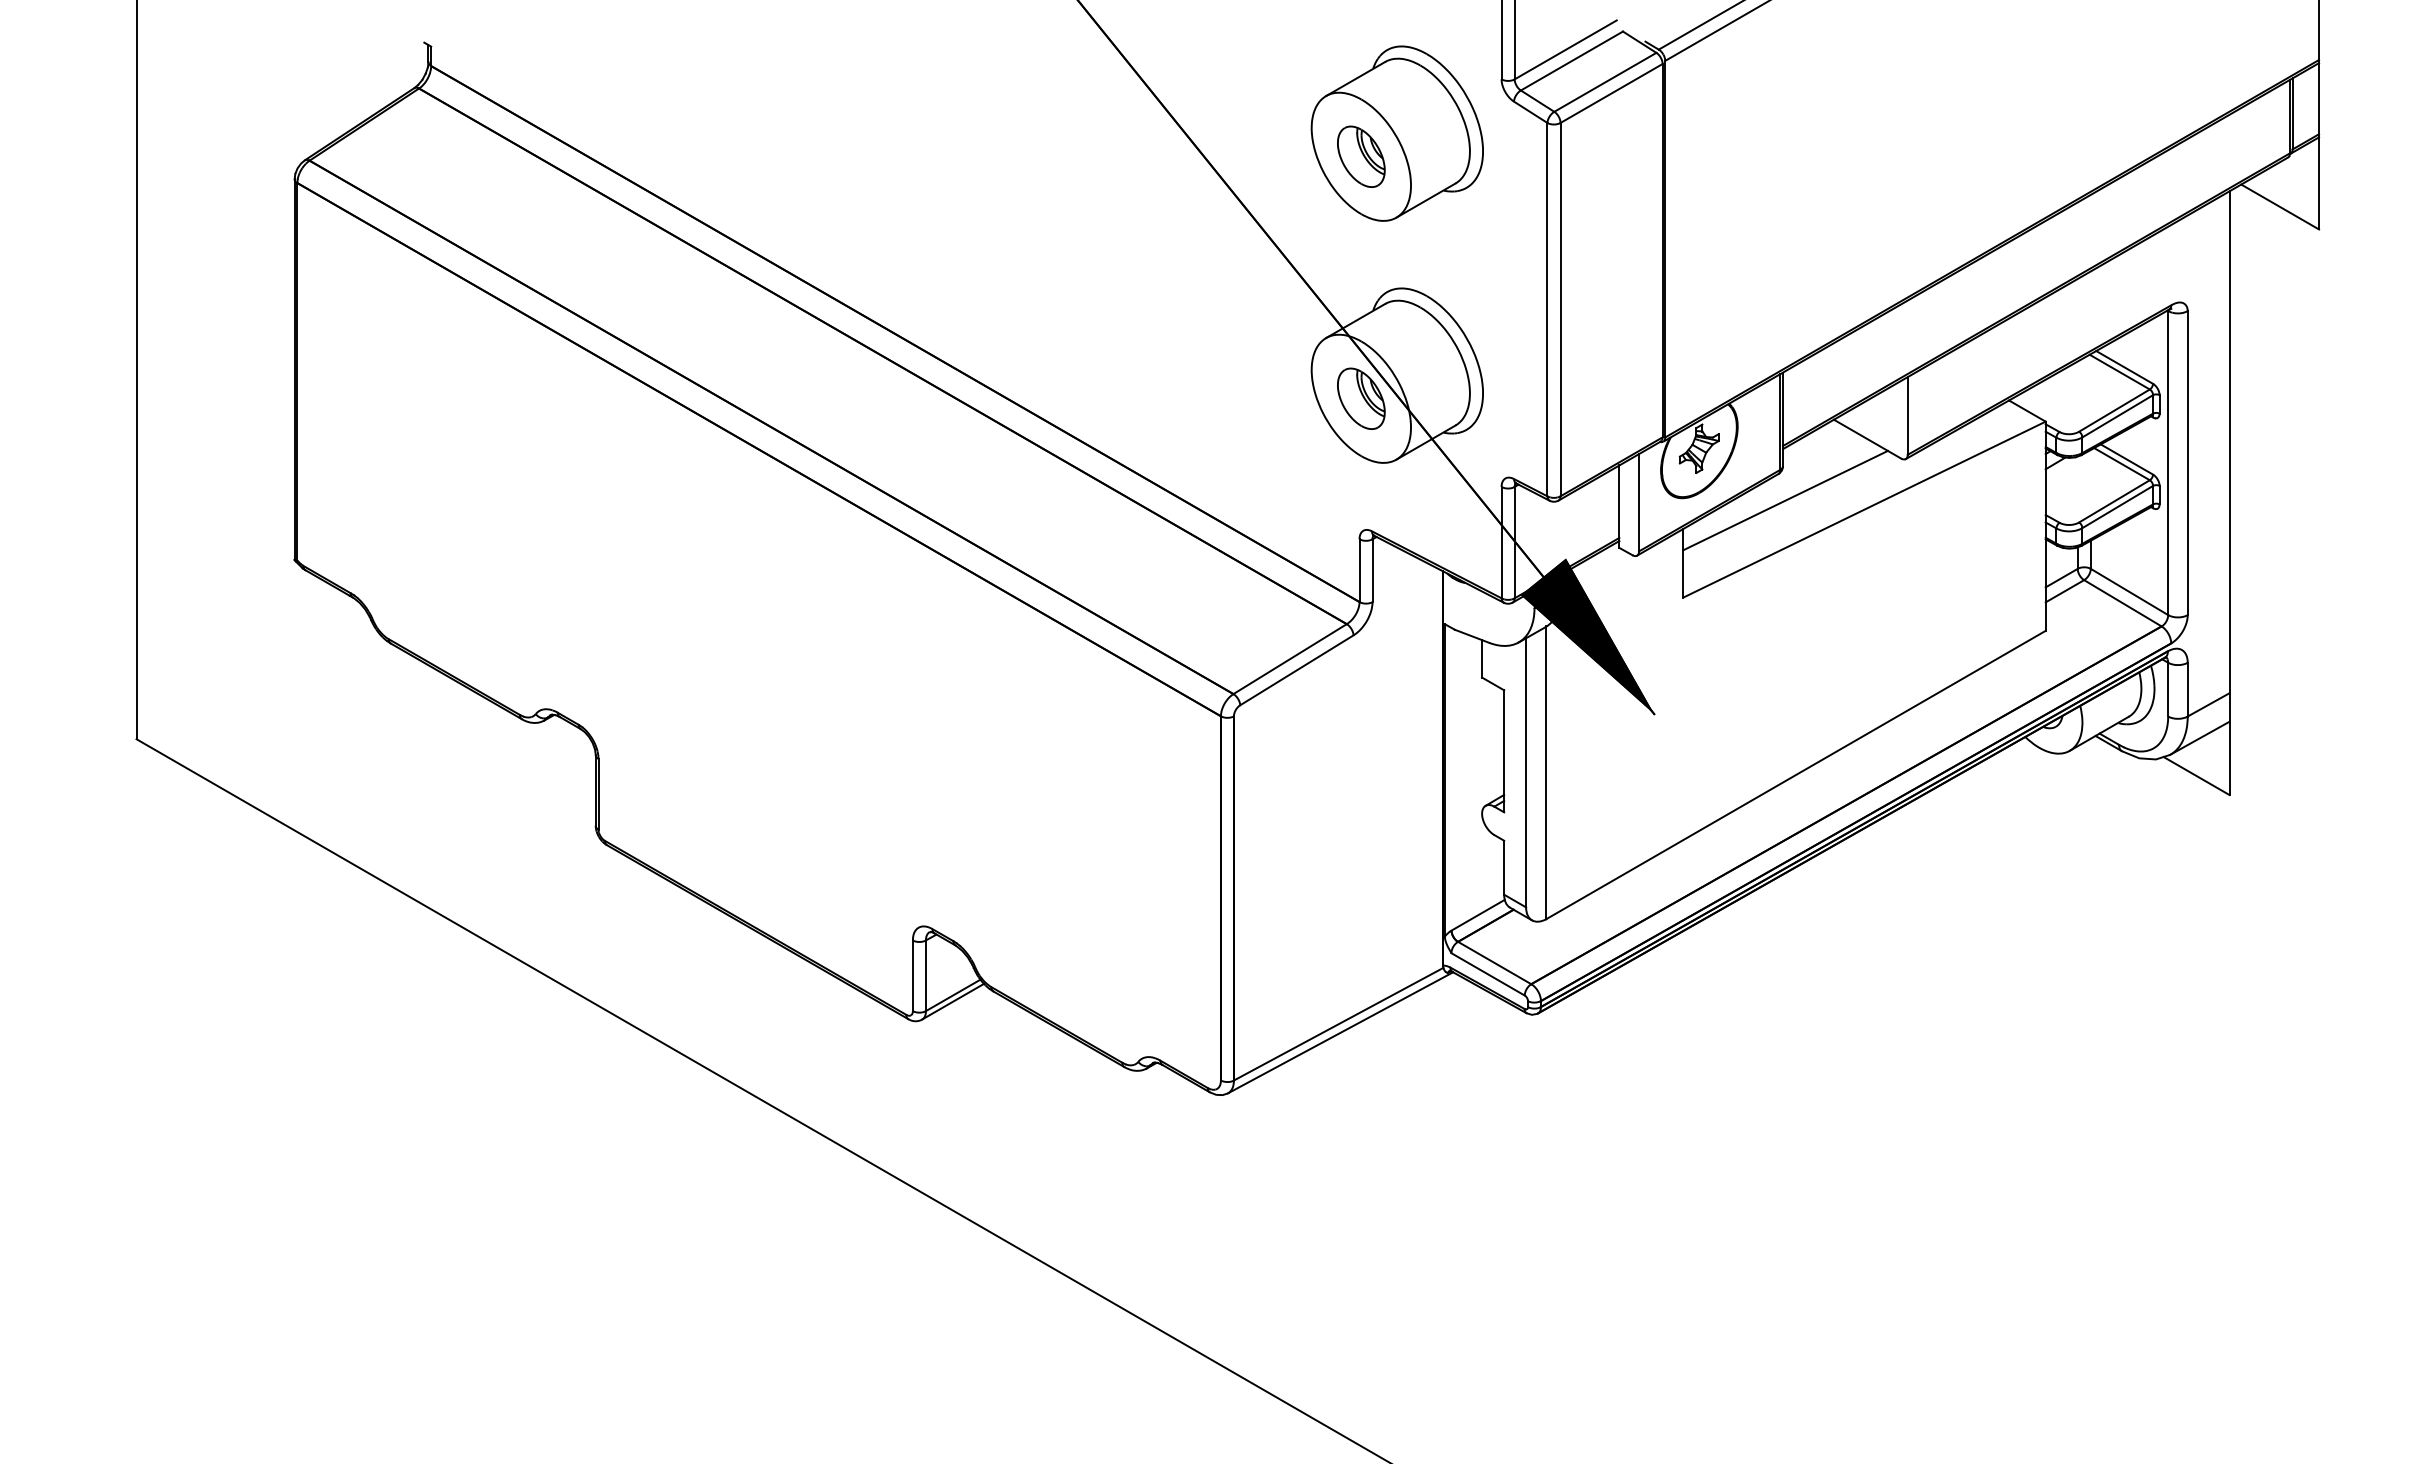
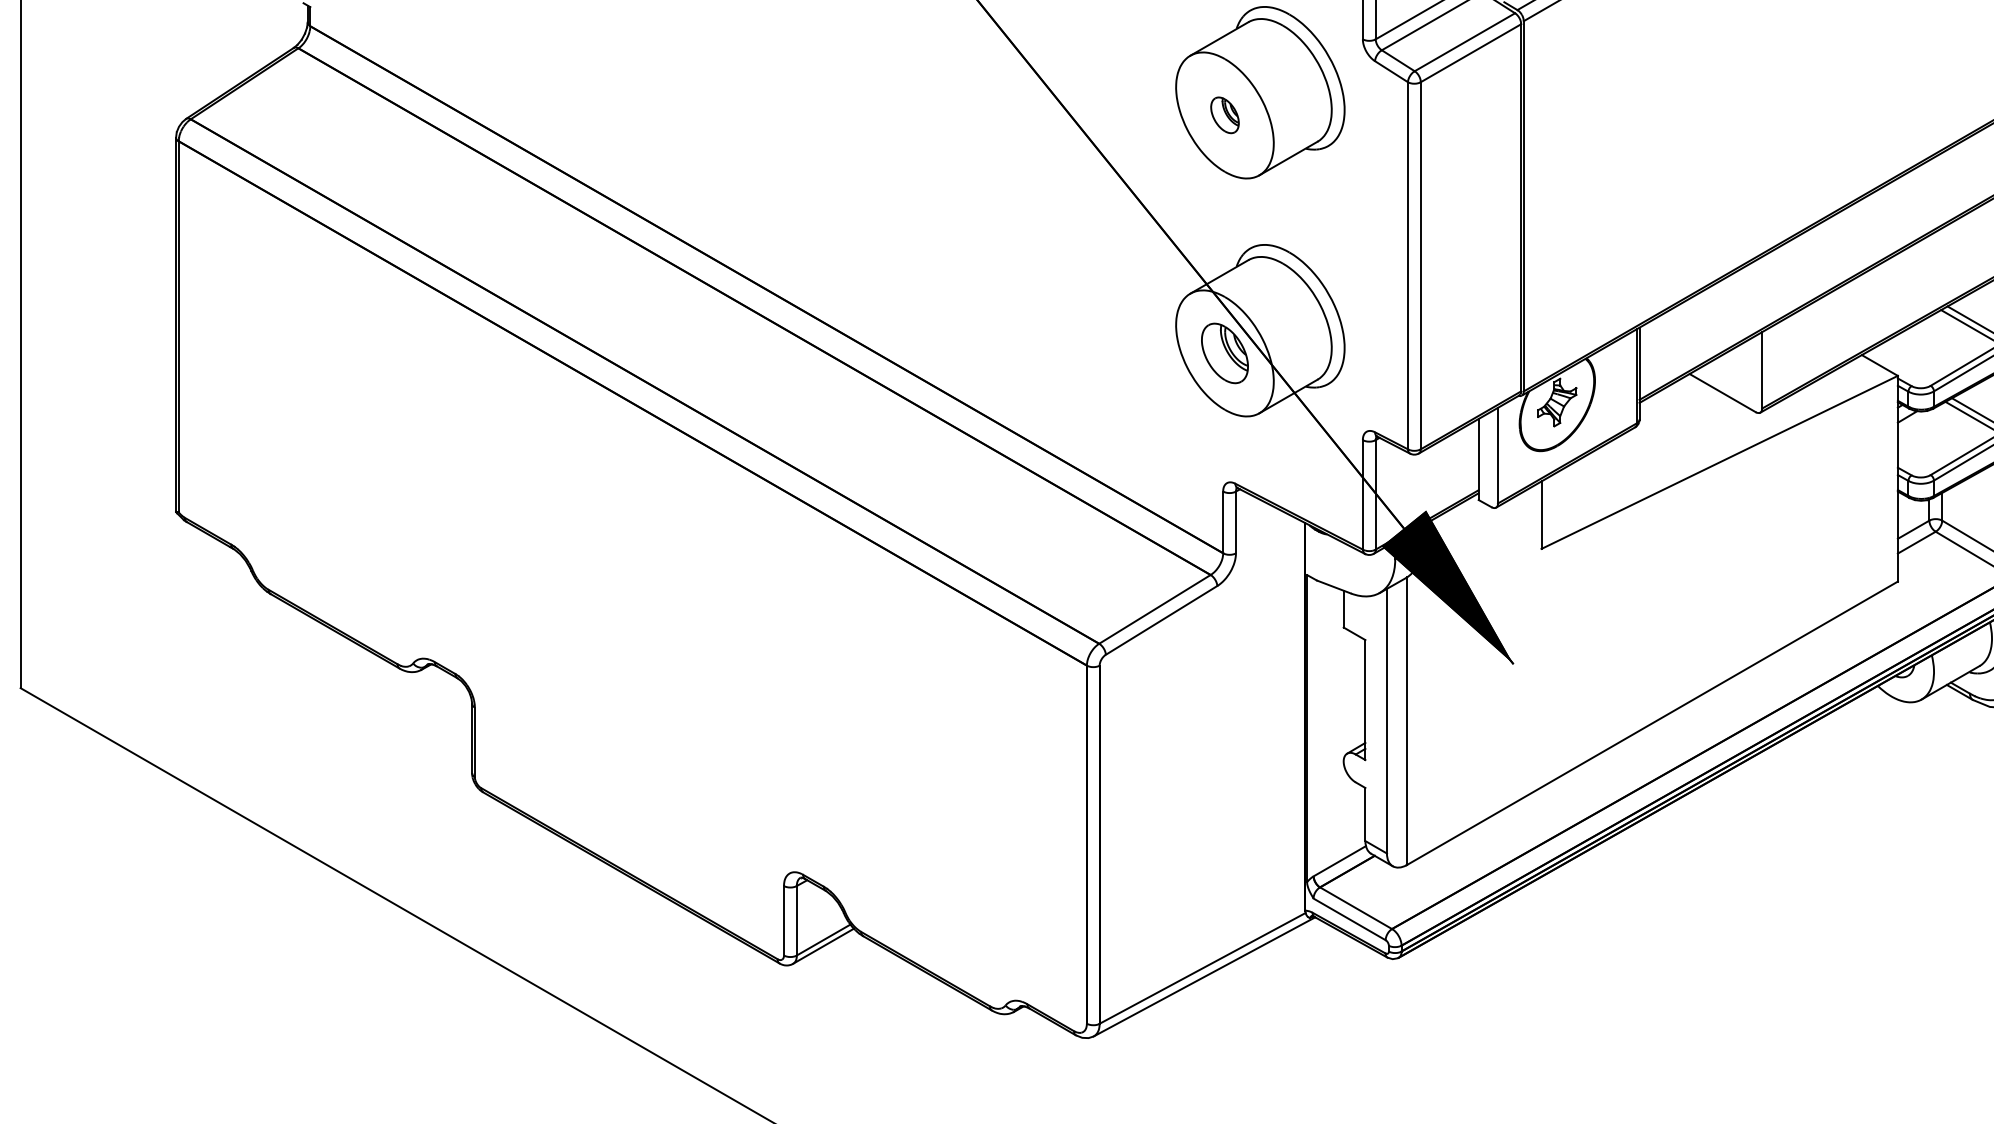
part: (1361, 156) -> (1225, 115), size x0.6
line: (1785, 500) -> (1642, 453), removed

